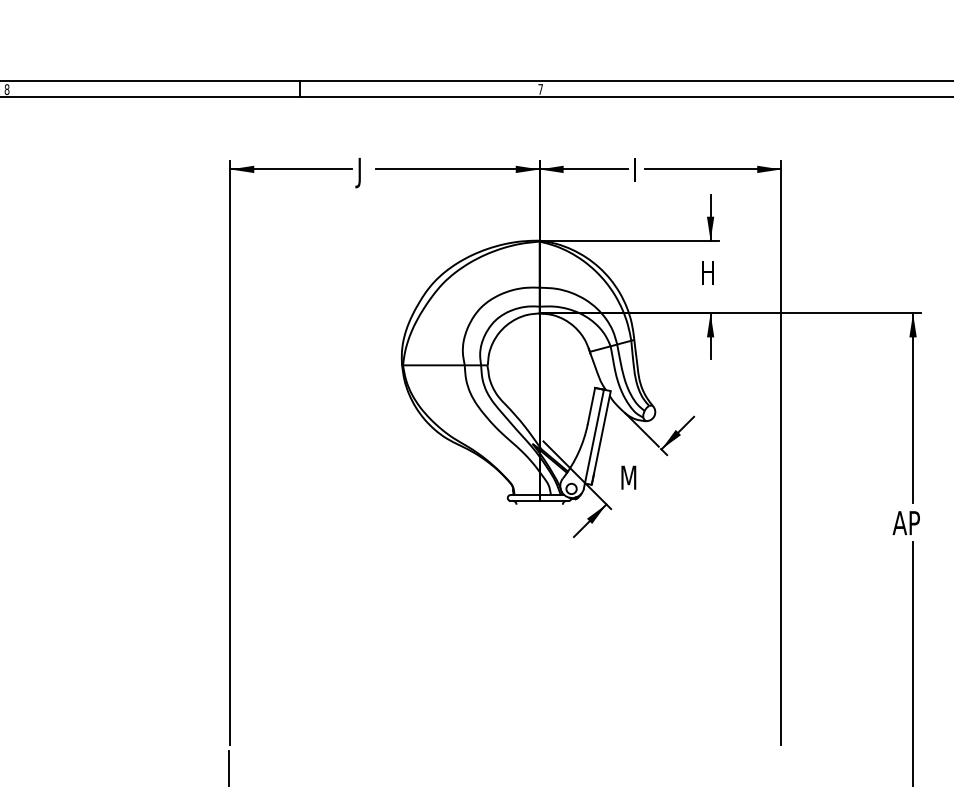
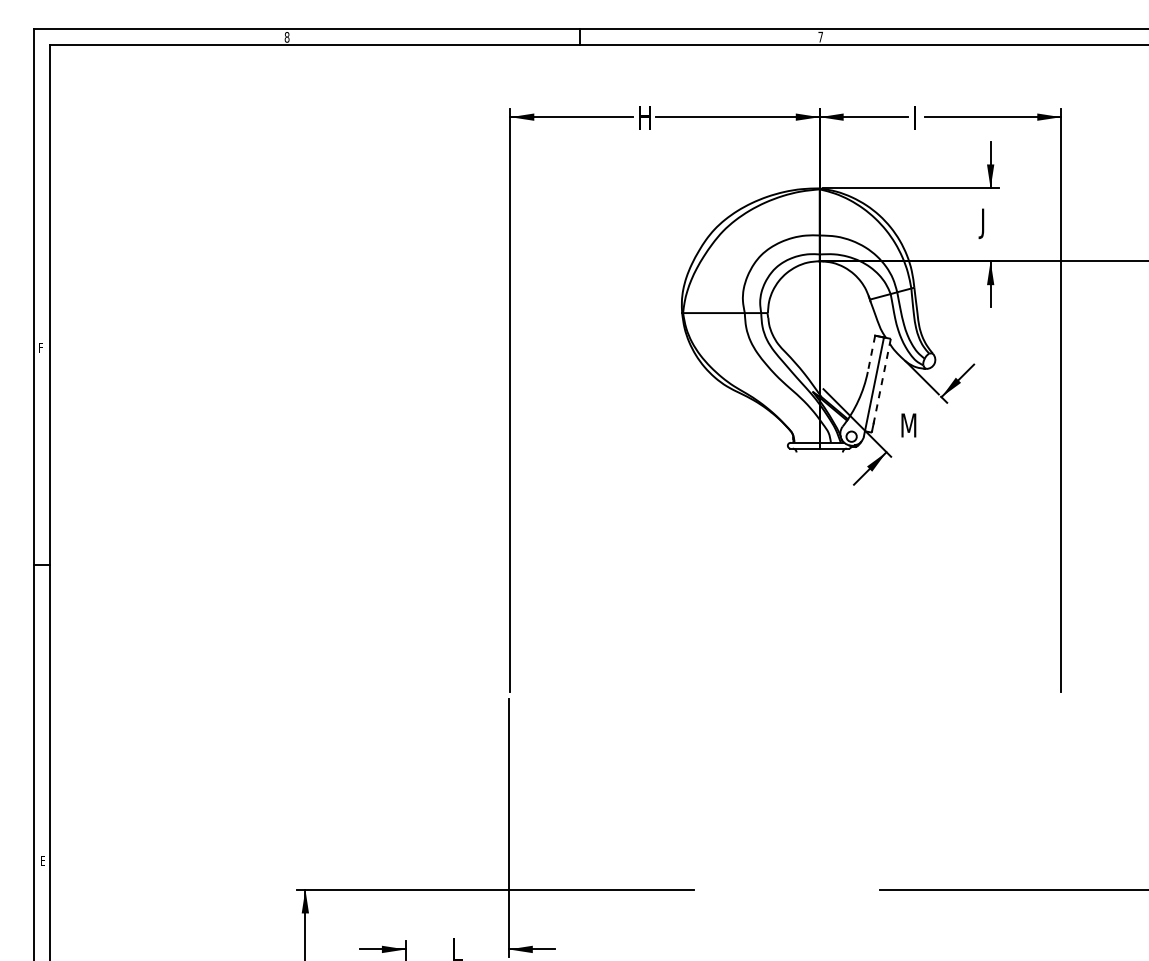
text: (362, 172) -> (642, 120), J -> H
text: (705, 275) -> (985, 223), H -> J
line: (591, 406) -> (871, 354), solid -> dashed
line: (601, 437) -> (881, 385), solid -> dashed

